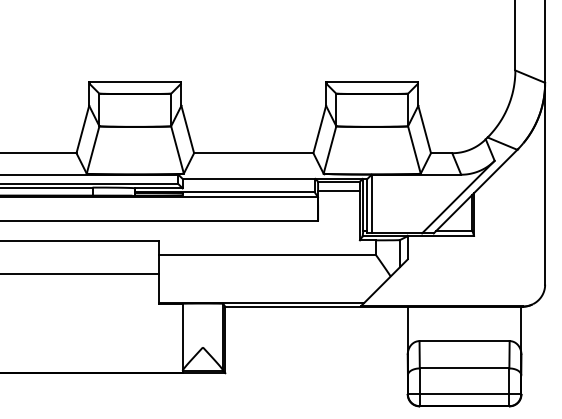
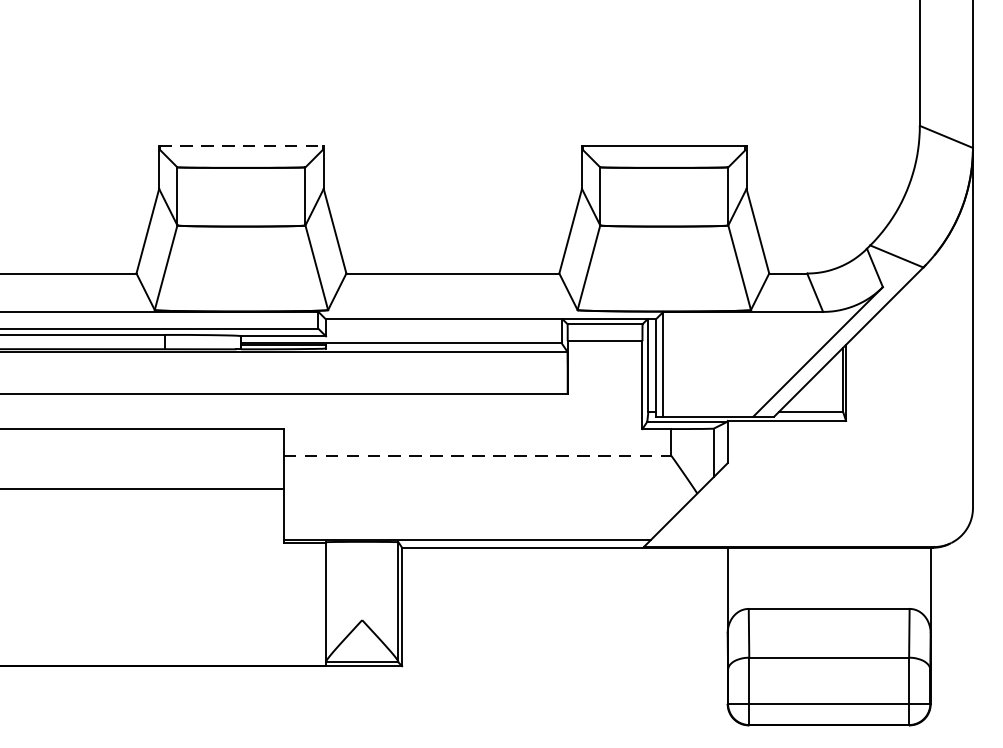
line: (135, 81) -> (241, 145), solid -> dashed
line: (267, 255) -> (477, 456), solid -> dashed

